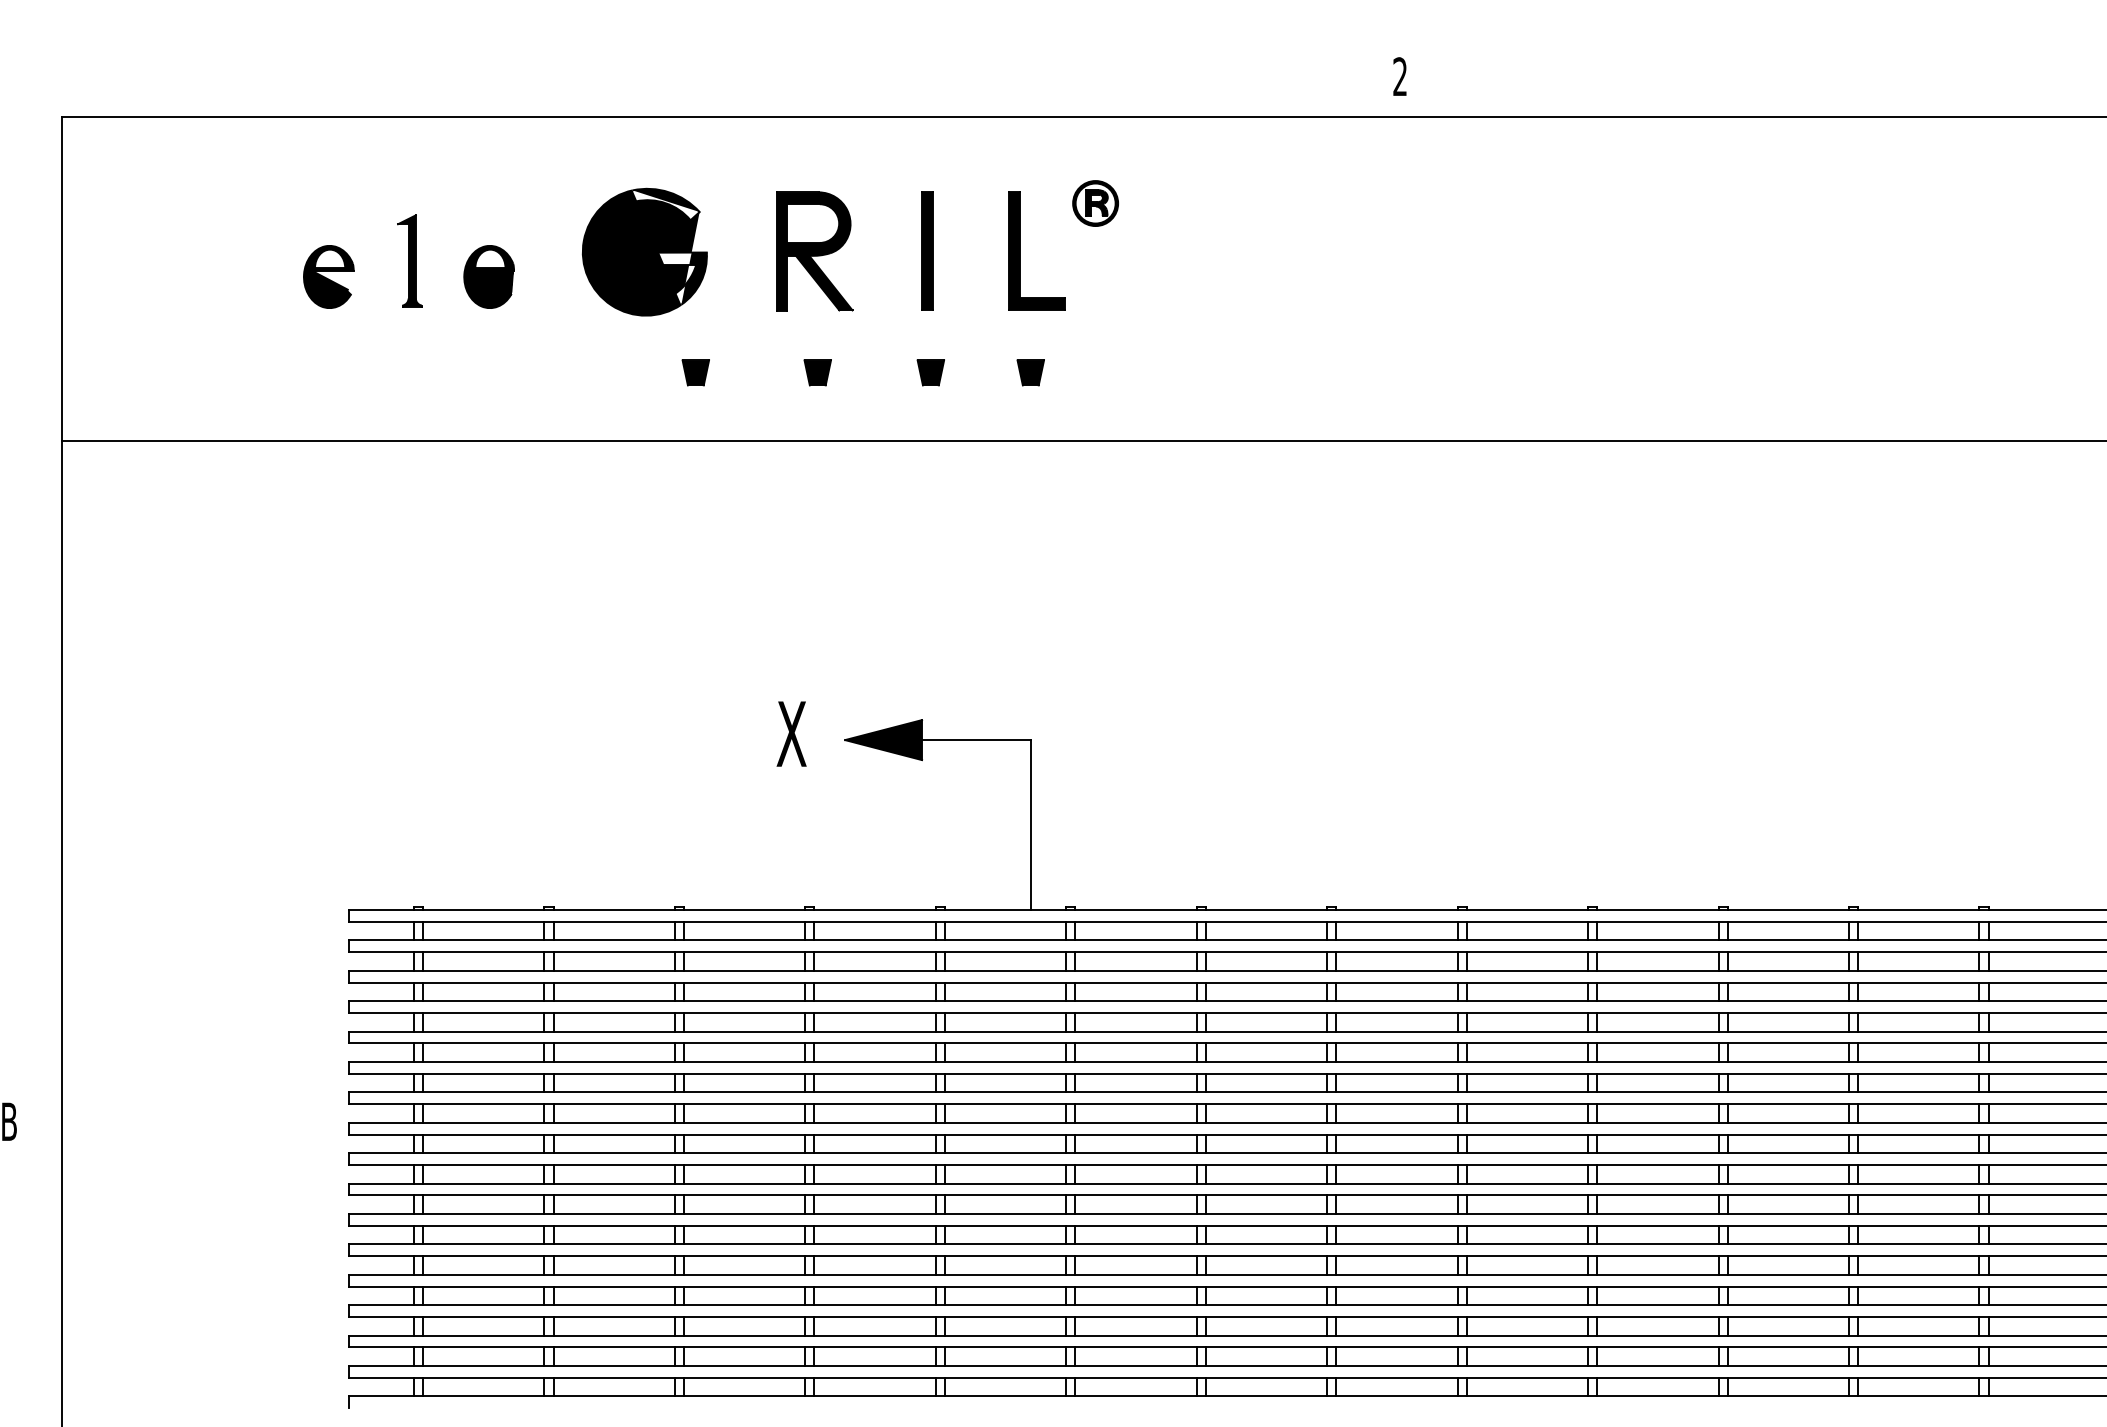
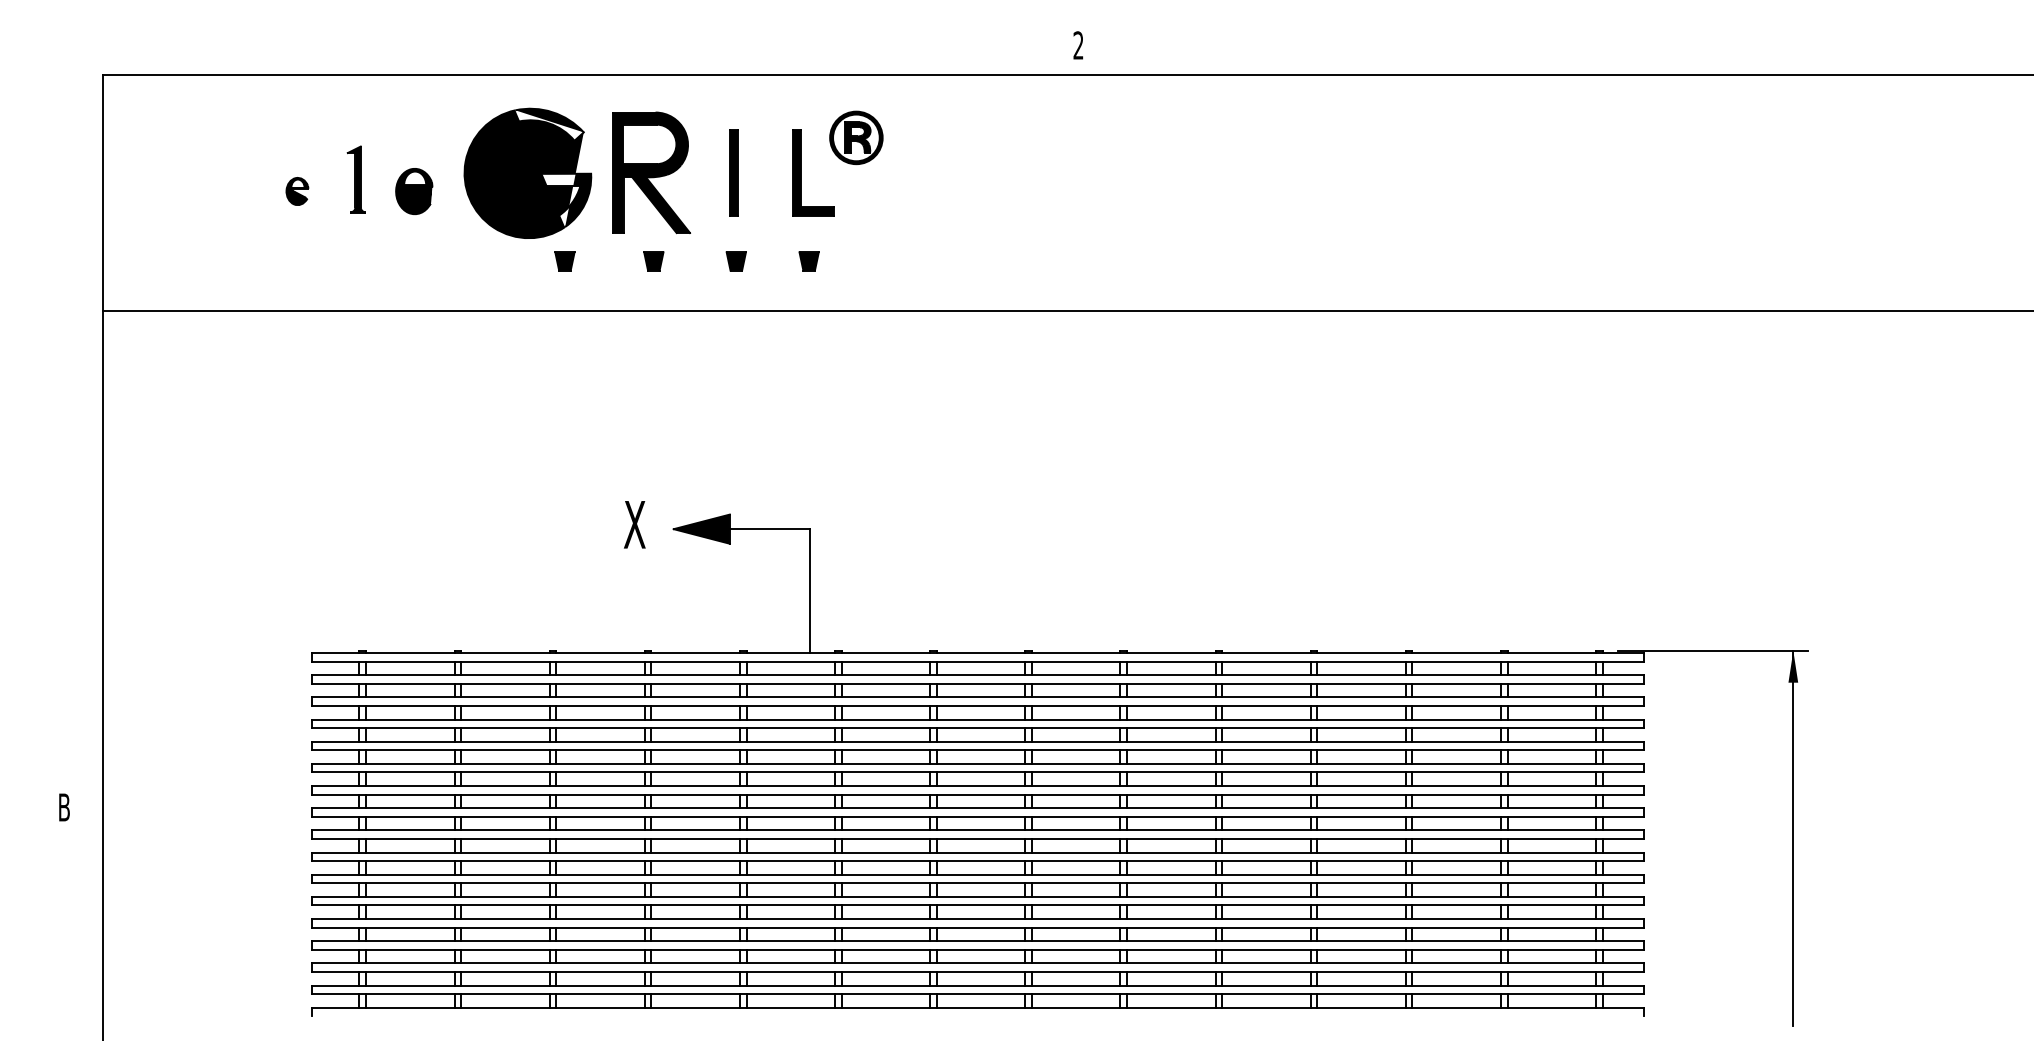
part: (1095, 202) -> (856, 137), size x1.6
part: (814, 250) -> (651, 172), size x1.4
part: (644, 252) -> (527, 173), size x1.4
part: (329, 276) -> (297, 191), size x0.6

